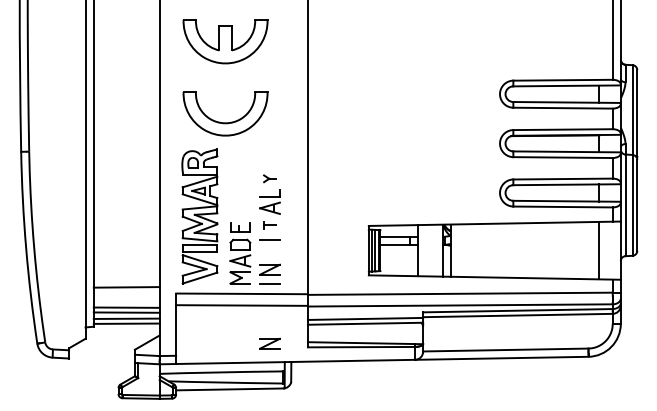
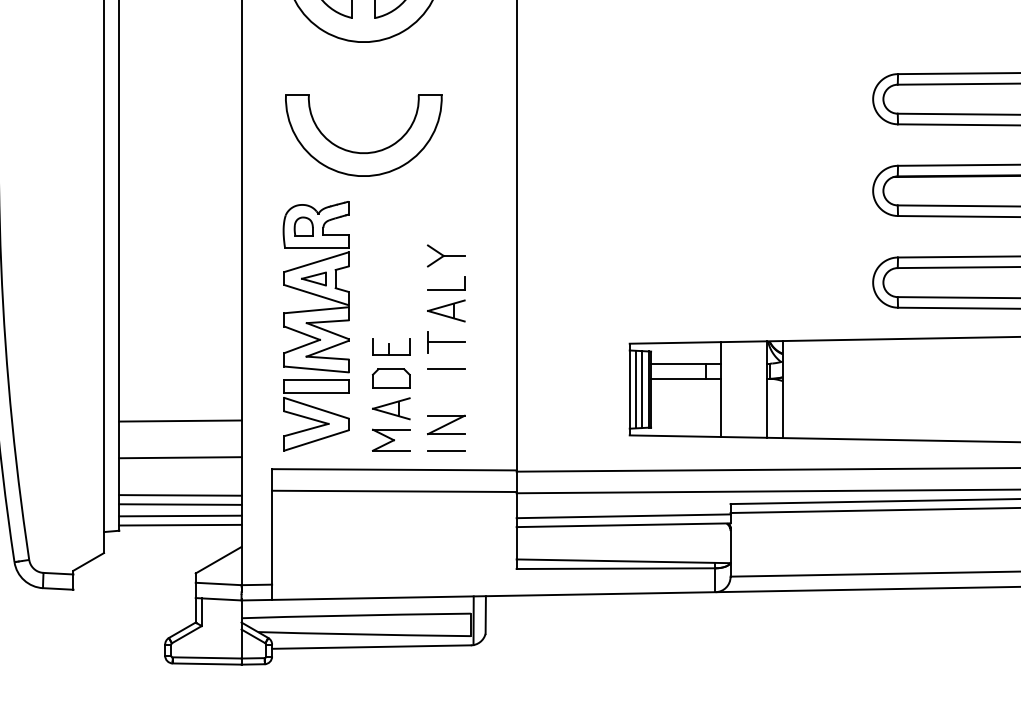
part: (269, 178) -> (445, 255), size x1.67
part: (269, 225) -> (445, 342), size x1.67
line: (126, 267) -> (179, 420), added
part: (269, 343) -> (445, 561), removed

